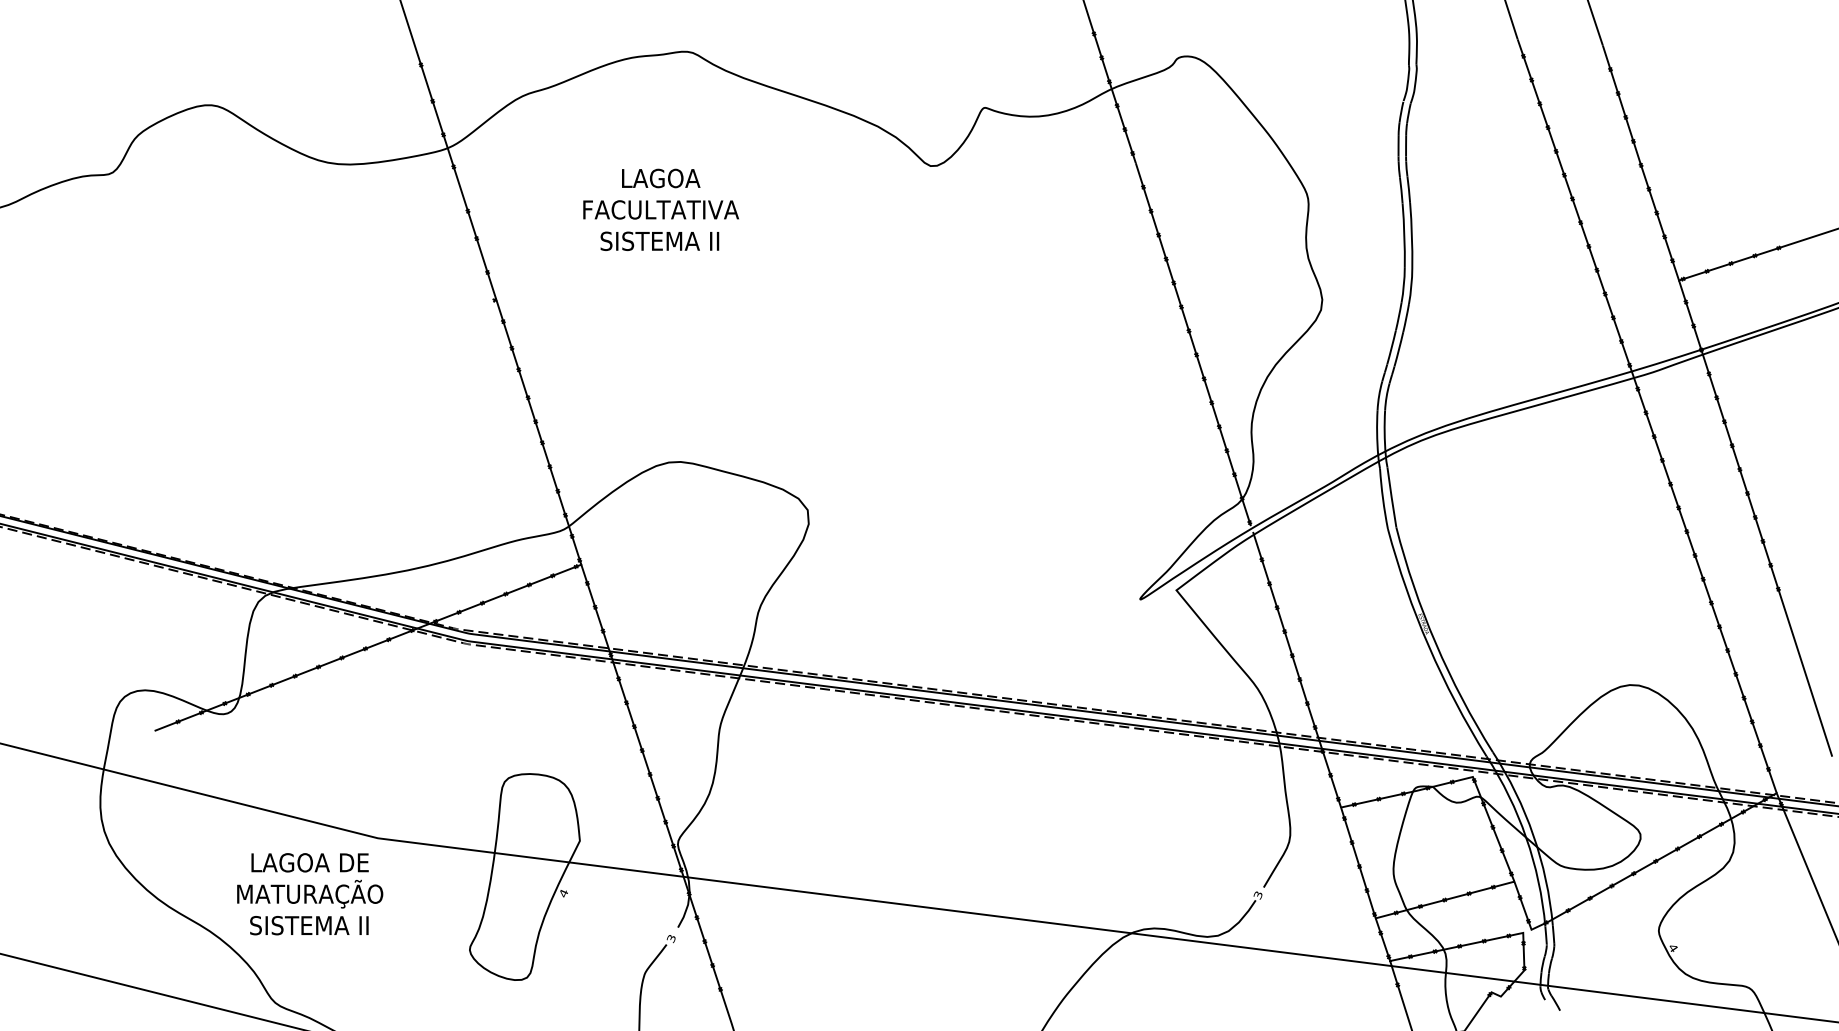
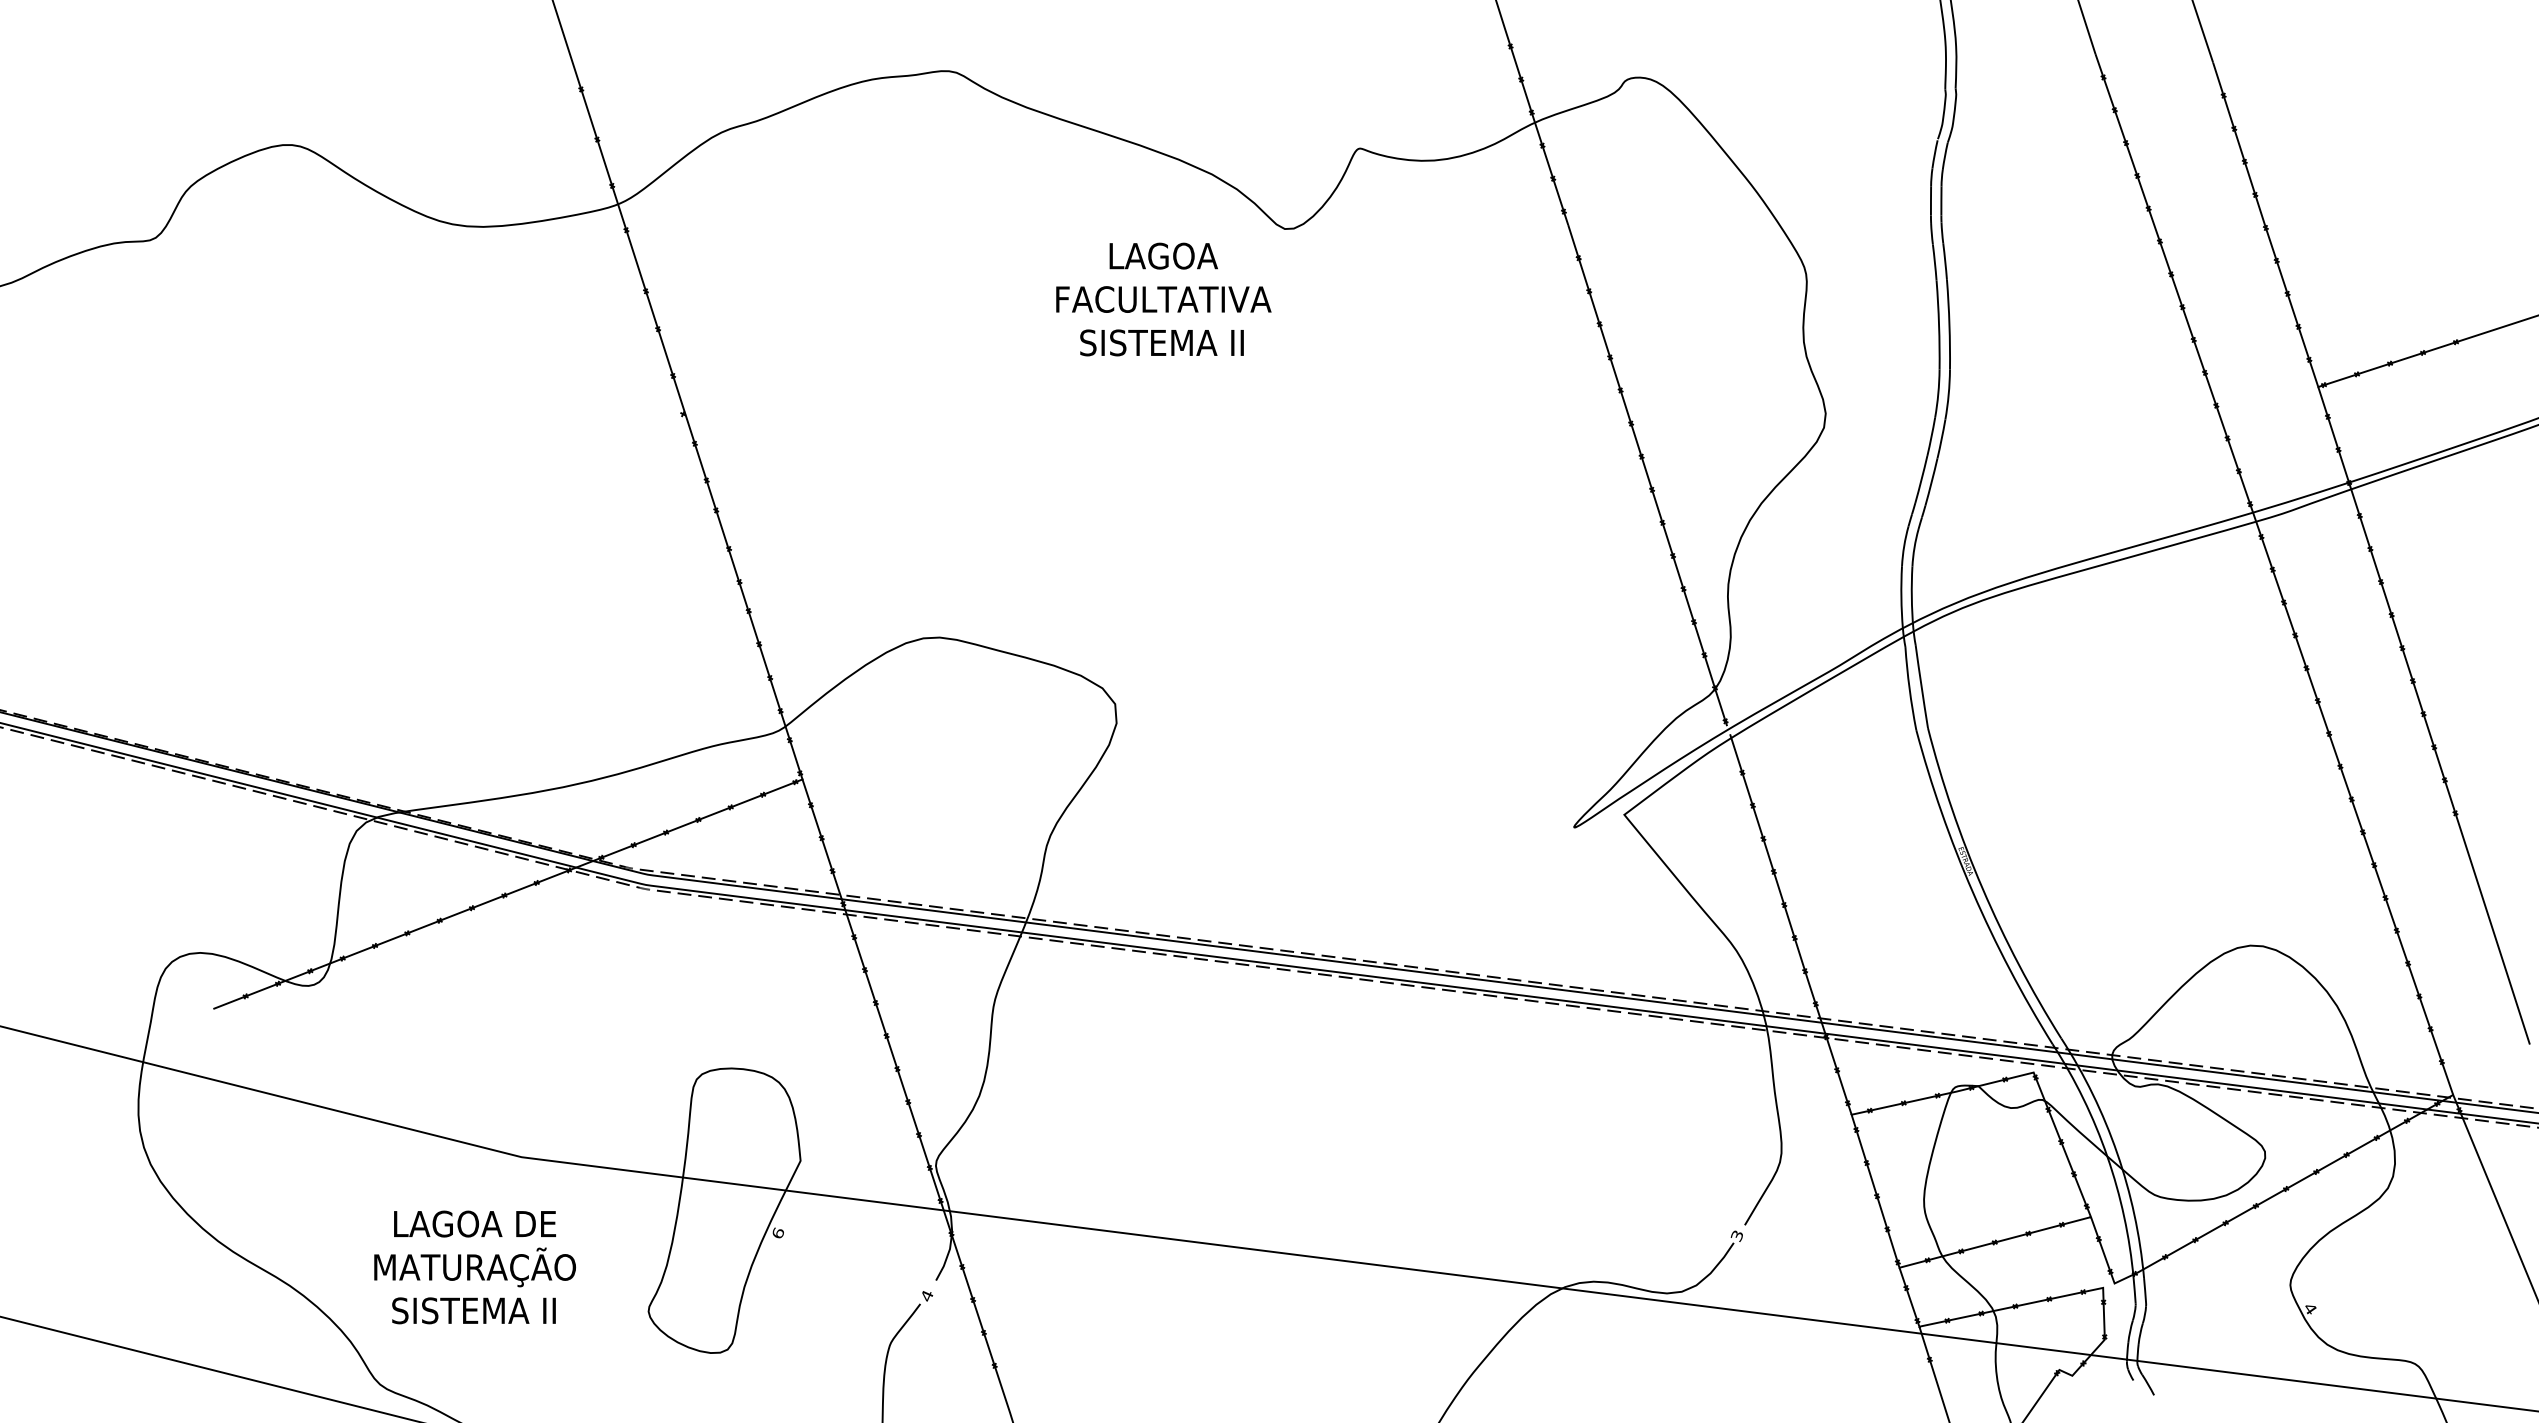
text: (660, 209) -> (1163, 299), moved
text: (563, 892) -> (778, 1232), 4 -> 6
text: (309, 894) -> (474, 1267), moved
text: (671, 938) -> (926, 1295), 3 -> 4

